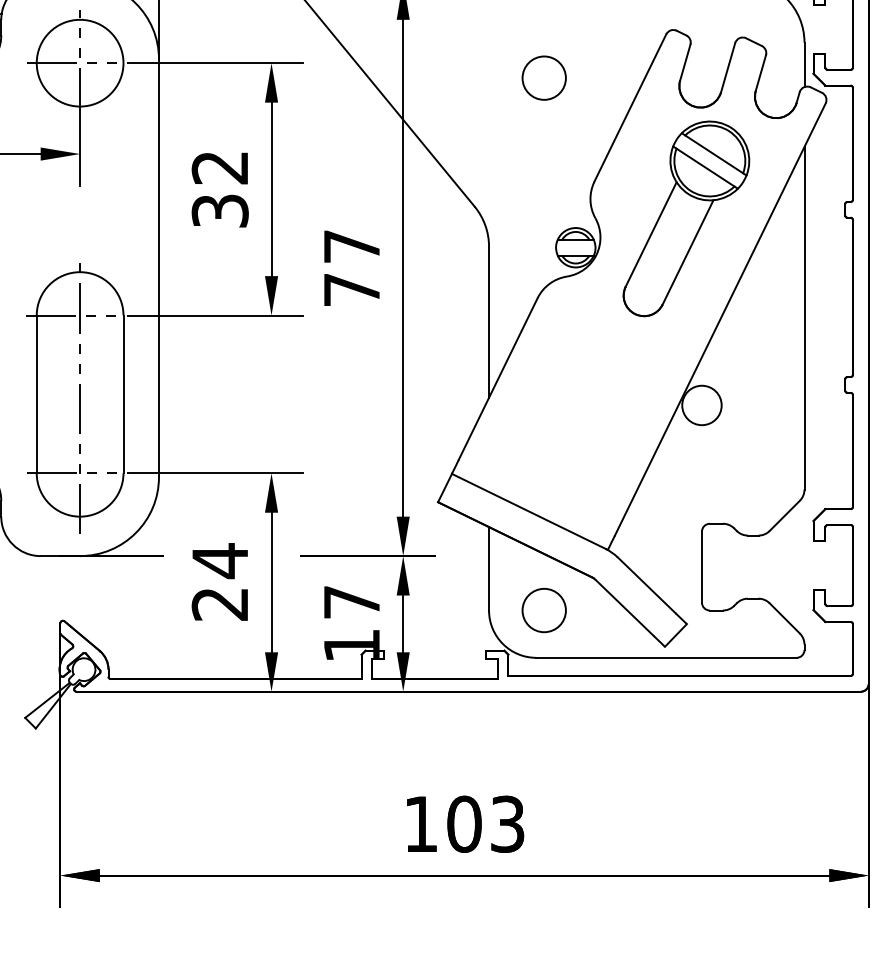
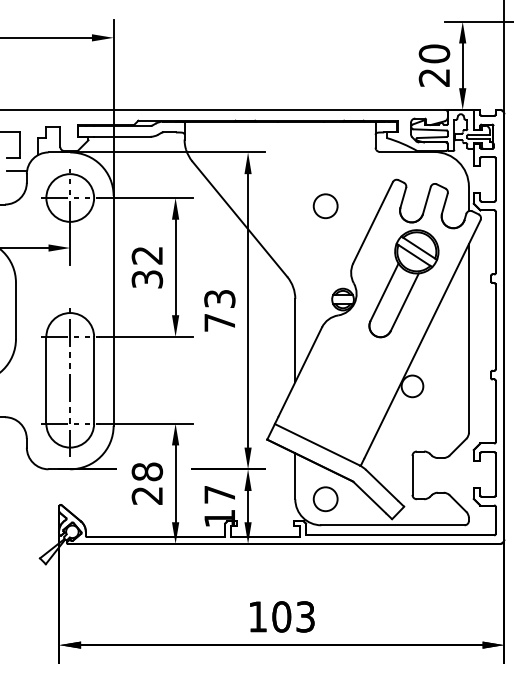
text: (351, 245) -> (219, 298), 77 -> 73
text: (220, 560) -> (147, 471), 24 -> 28

